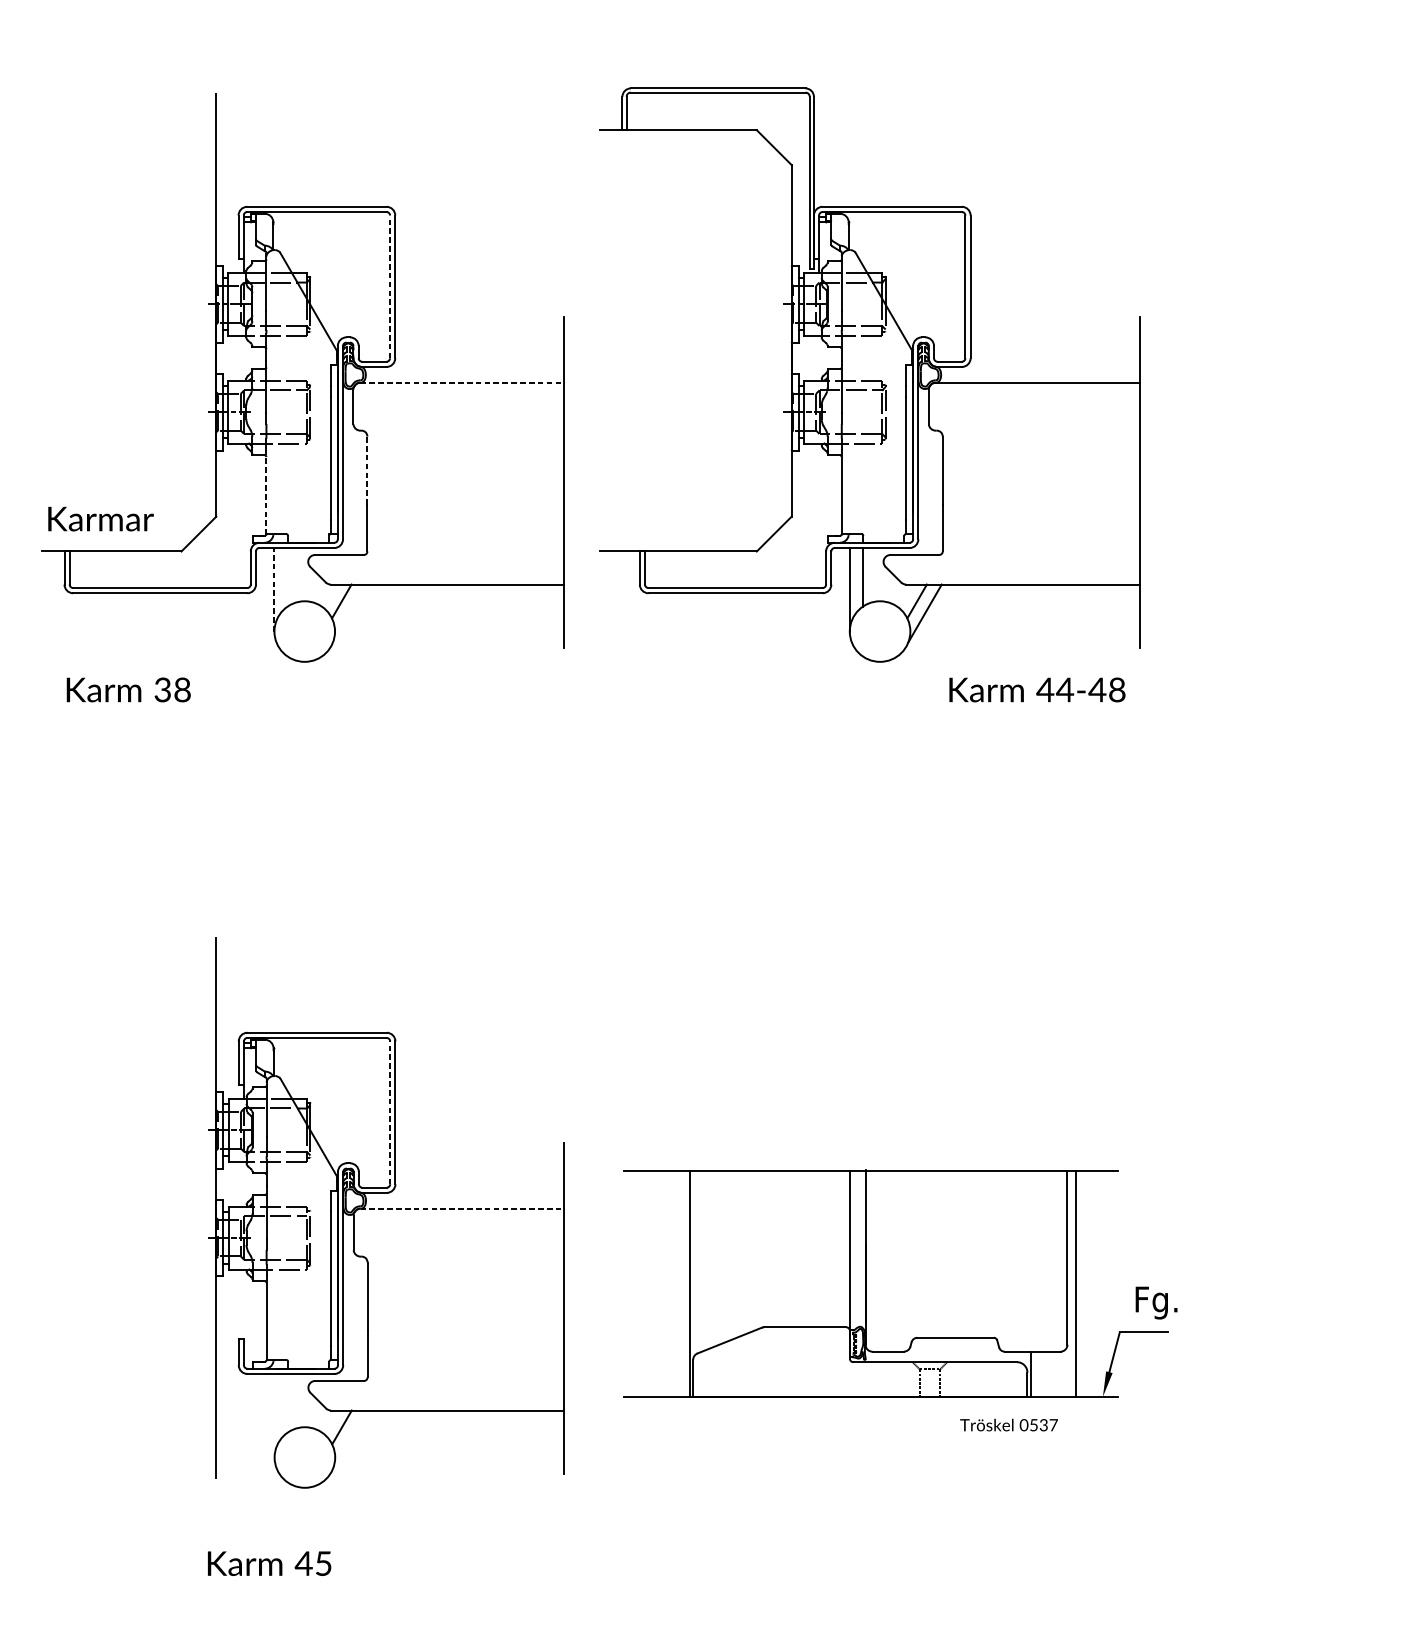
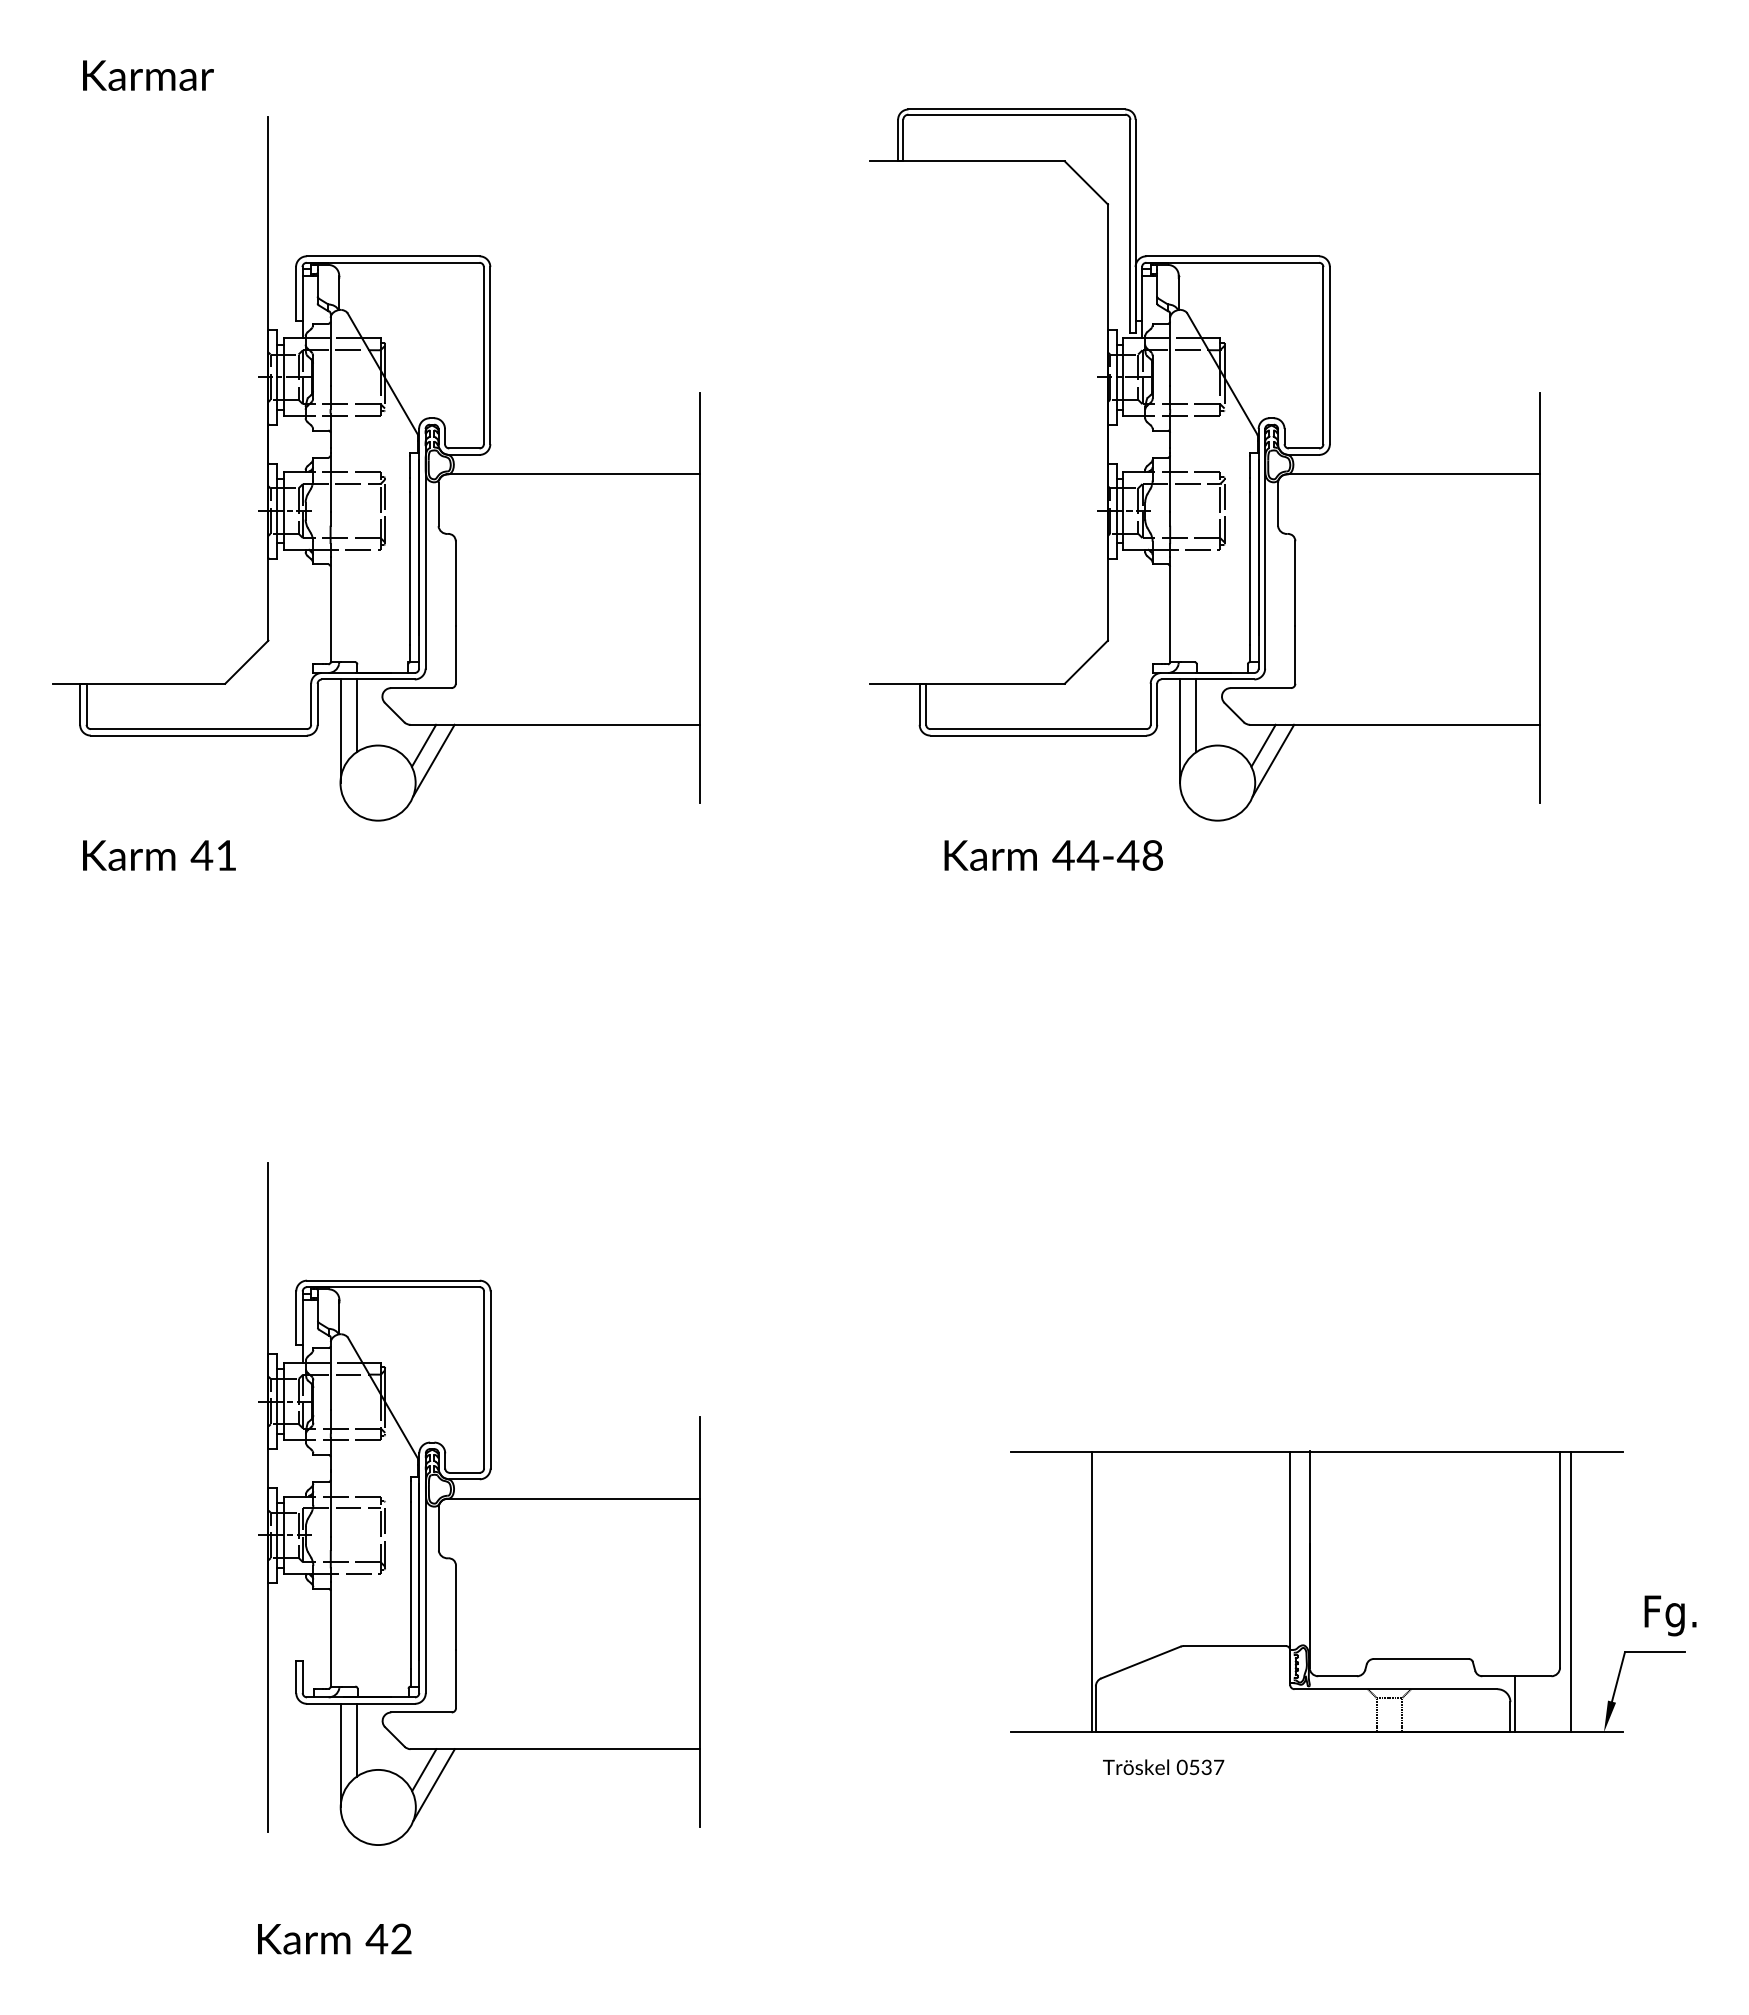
line: (389, 286) -> (483, 355), dashed -> solid
part: (869, 374) -> (1204, 464), moved
line: (463, 382) -> (574, 474), dashed -> solid
line: (367, 470) -> (455, 583), dashed -> solid
line: (266, 492) -> (330, 610), dashed -> solid
text: (101, 519) -> (148, 75), moved
line: (287, 577) -> (356, 715), added
line: (274, 589) -> (340, 731), dashed -> solid
line: (349, 613) -> (433, 760), added
text: (172, 689) -> (213, 855), 38 -> 41
text: (1037, 689) -> (1053, 855), moved
line: (390, 1112) -> (484, 1379), dashed -> solid
line: (463, 1208) -> (574, 1498), dashed -> solid
part: (900, 1283) -> (1353, 1591), moved
line: (287, 1402) -> (356, 1739), added
line: (274, 1415) -> (340, 1755), added
text: (1008, 1424) -> (1163, 1766), moved
line: (349, 1438) -> (433, 1784), added
text: (323, 1563) -> (401, 1938), 45 -> 42

